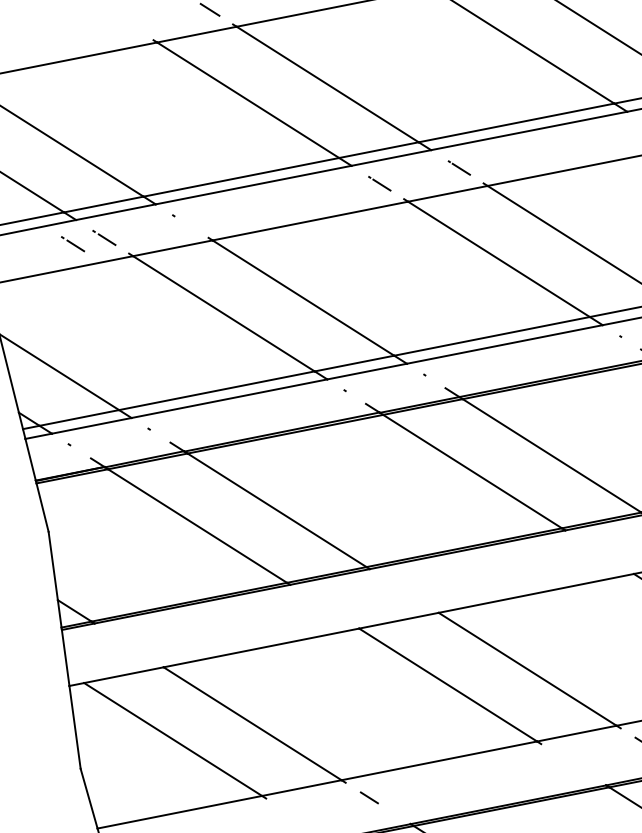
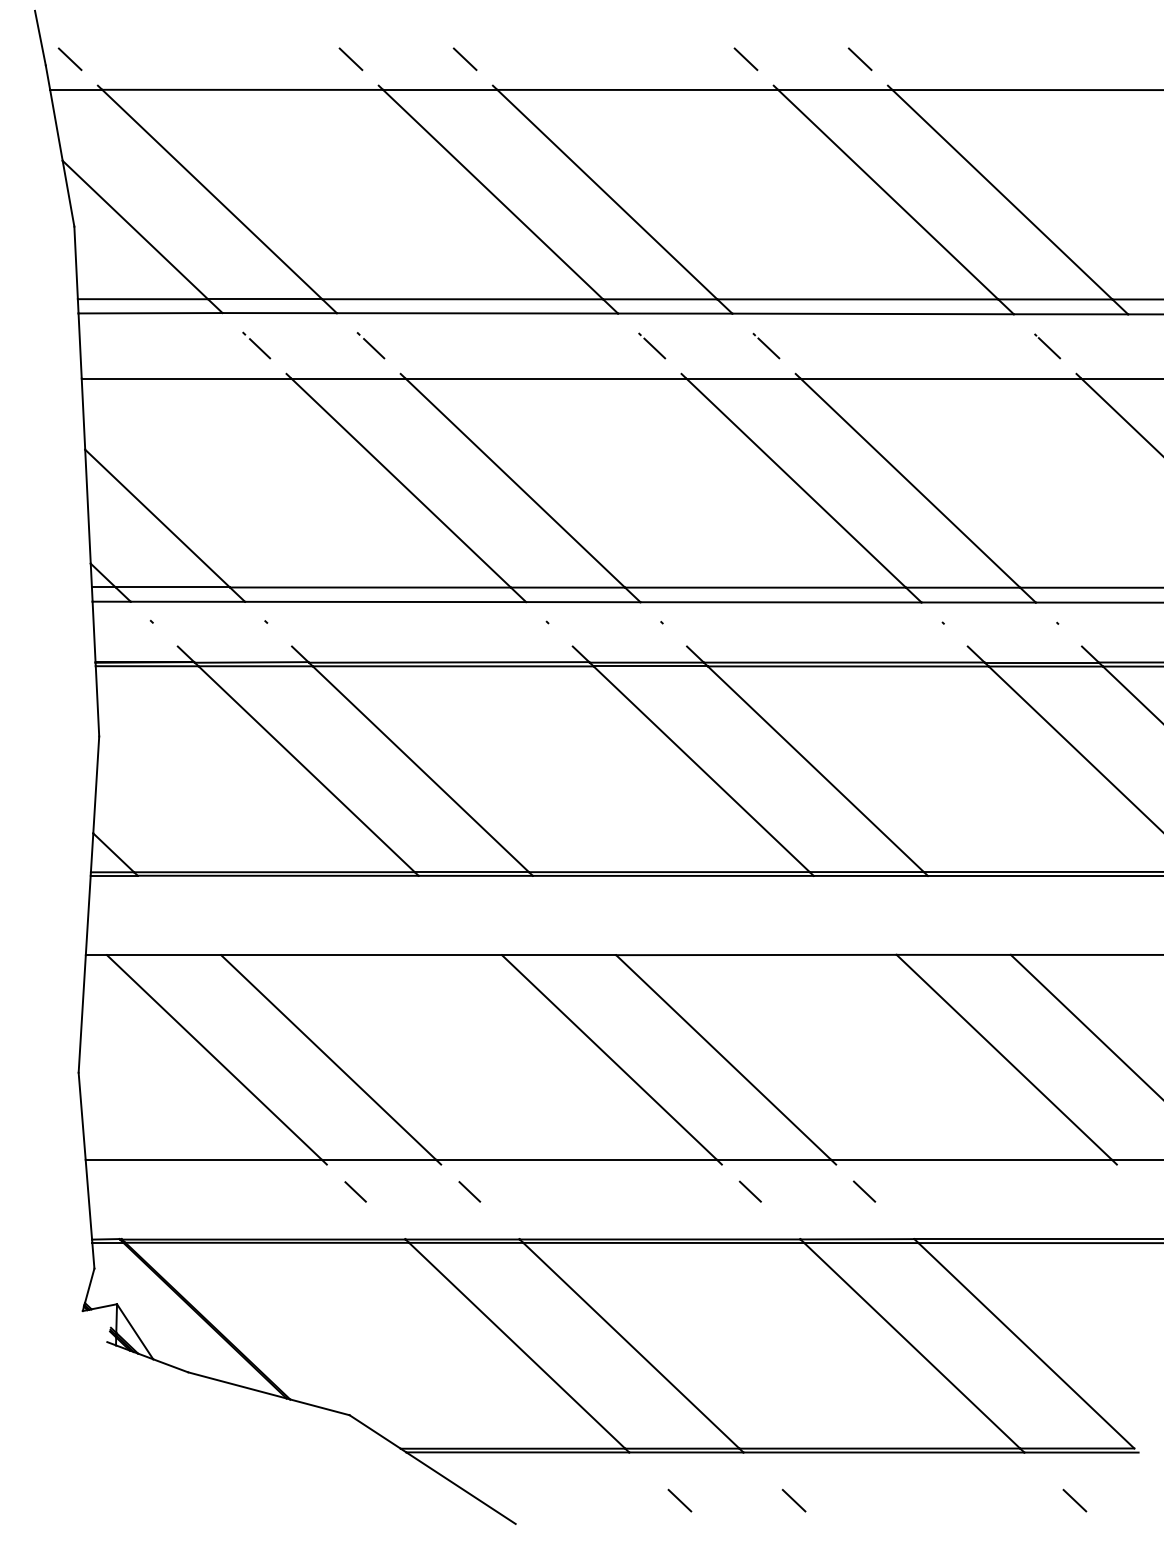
line: (130, 25) -> (350, 59), added
line: (186, 223) -> (374, 348), added
line: (72, 244) -> (211, 345), removed
line: (564, 759) -> (749, 1191), added
line: (289, 813) -> (355, 1191), added

